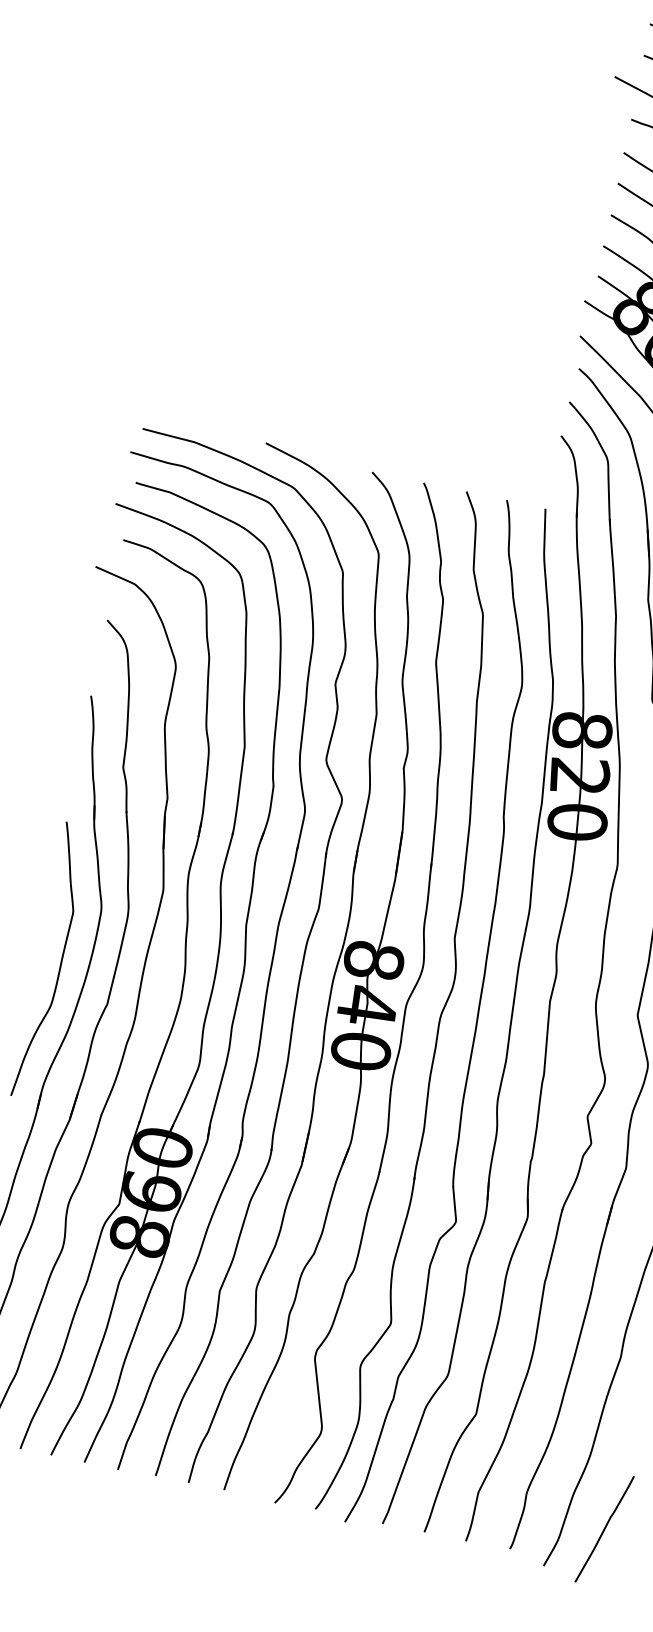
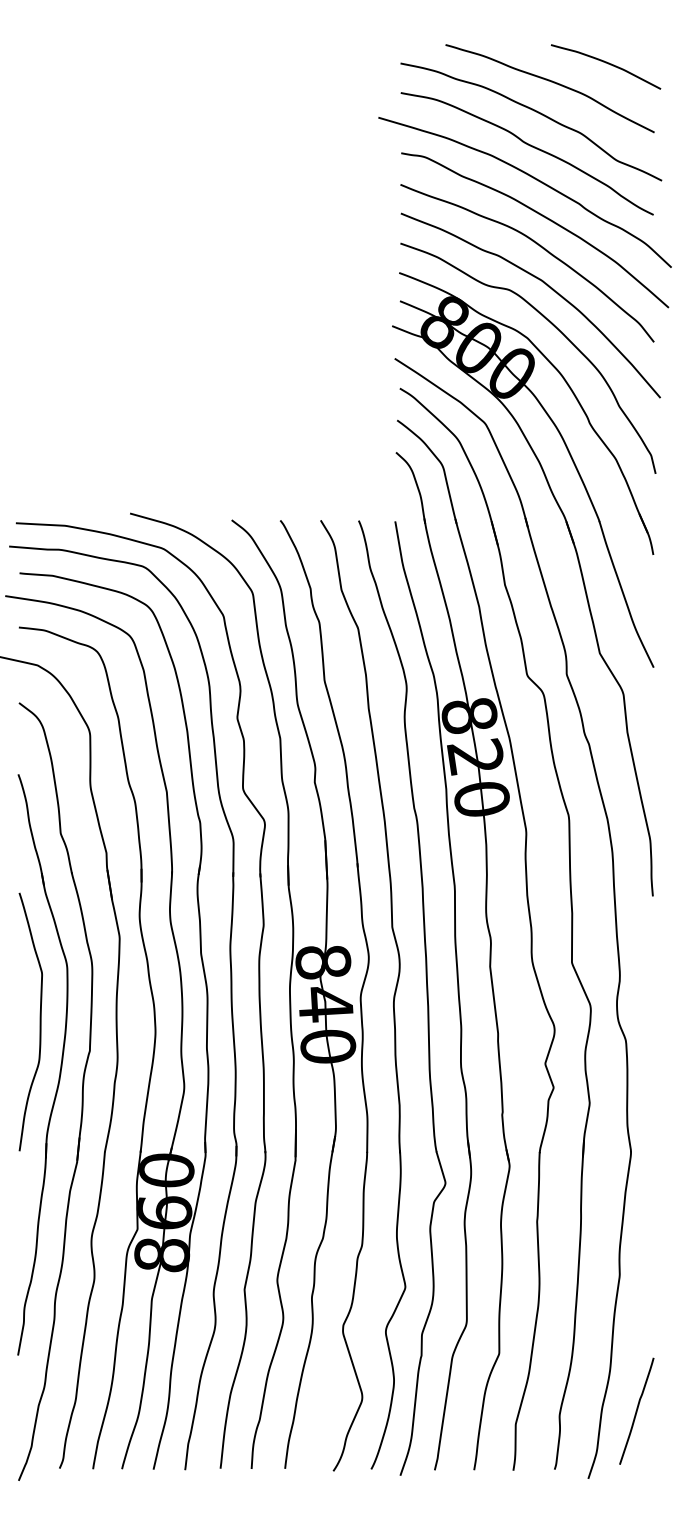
line: (604, 1528) -> (636, 1410), moved

